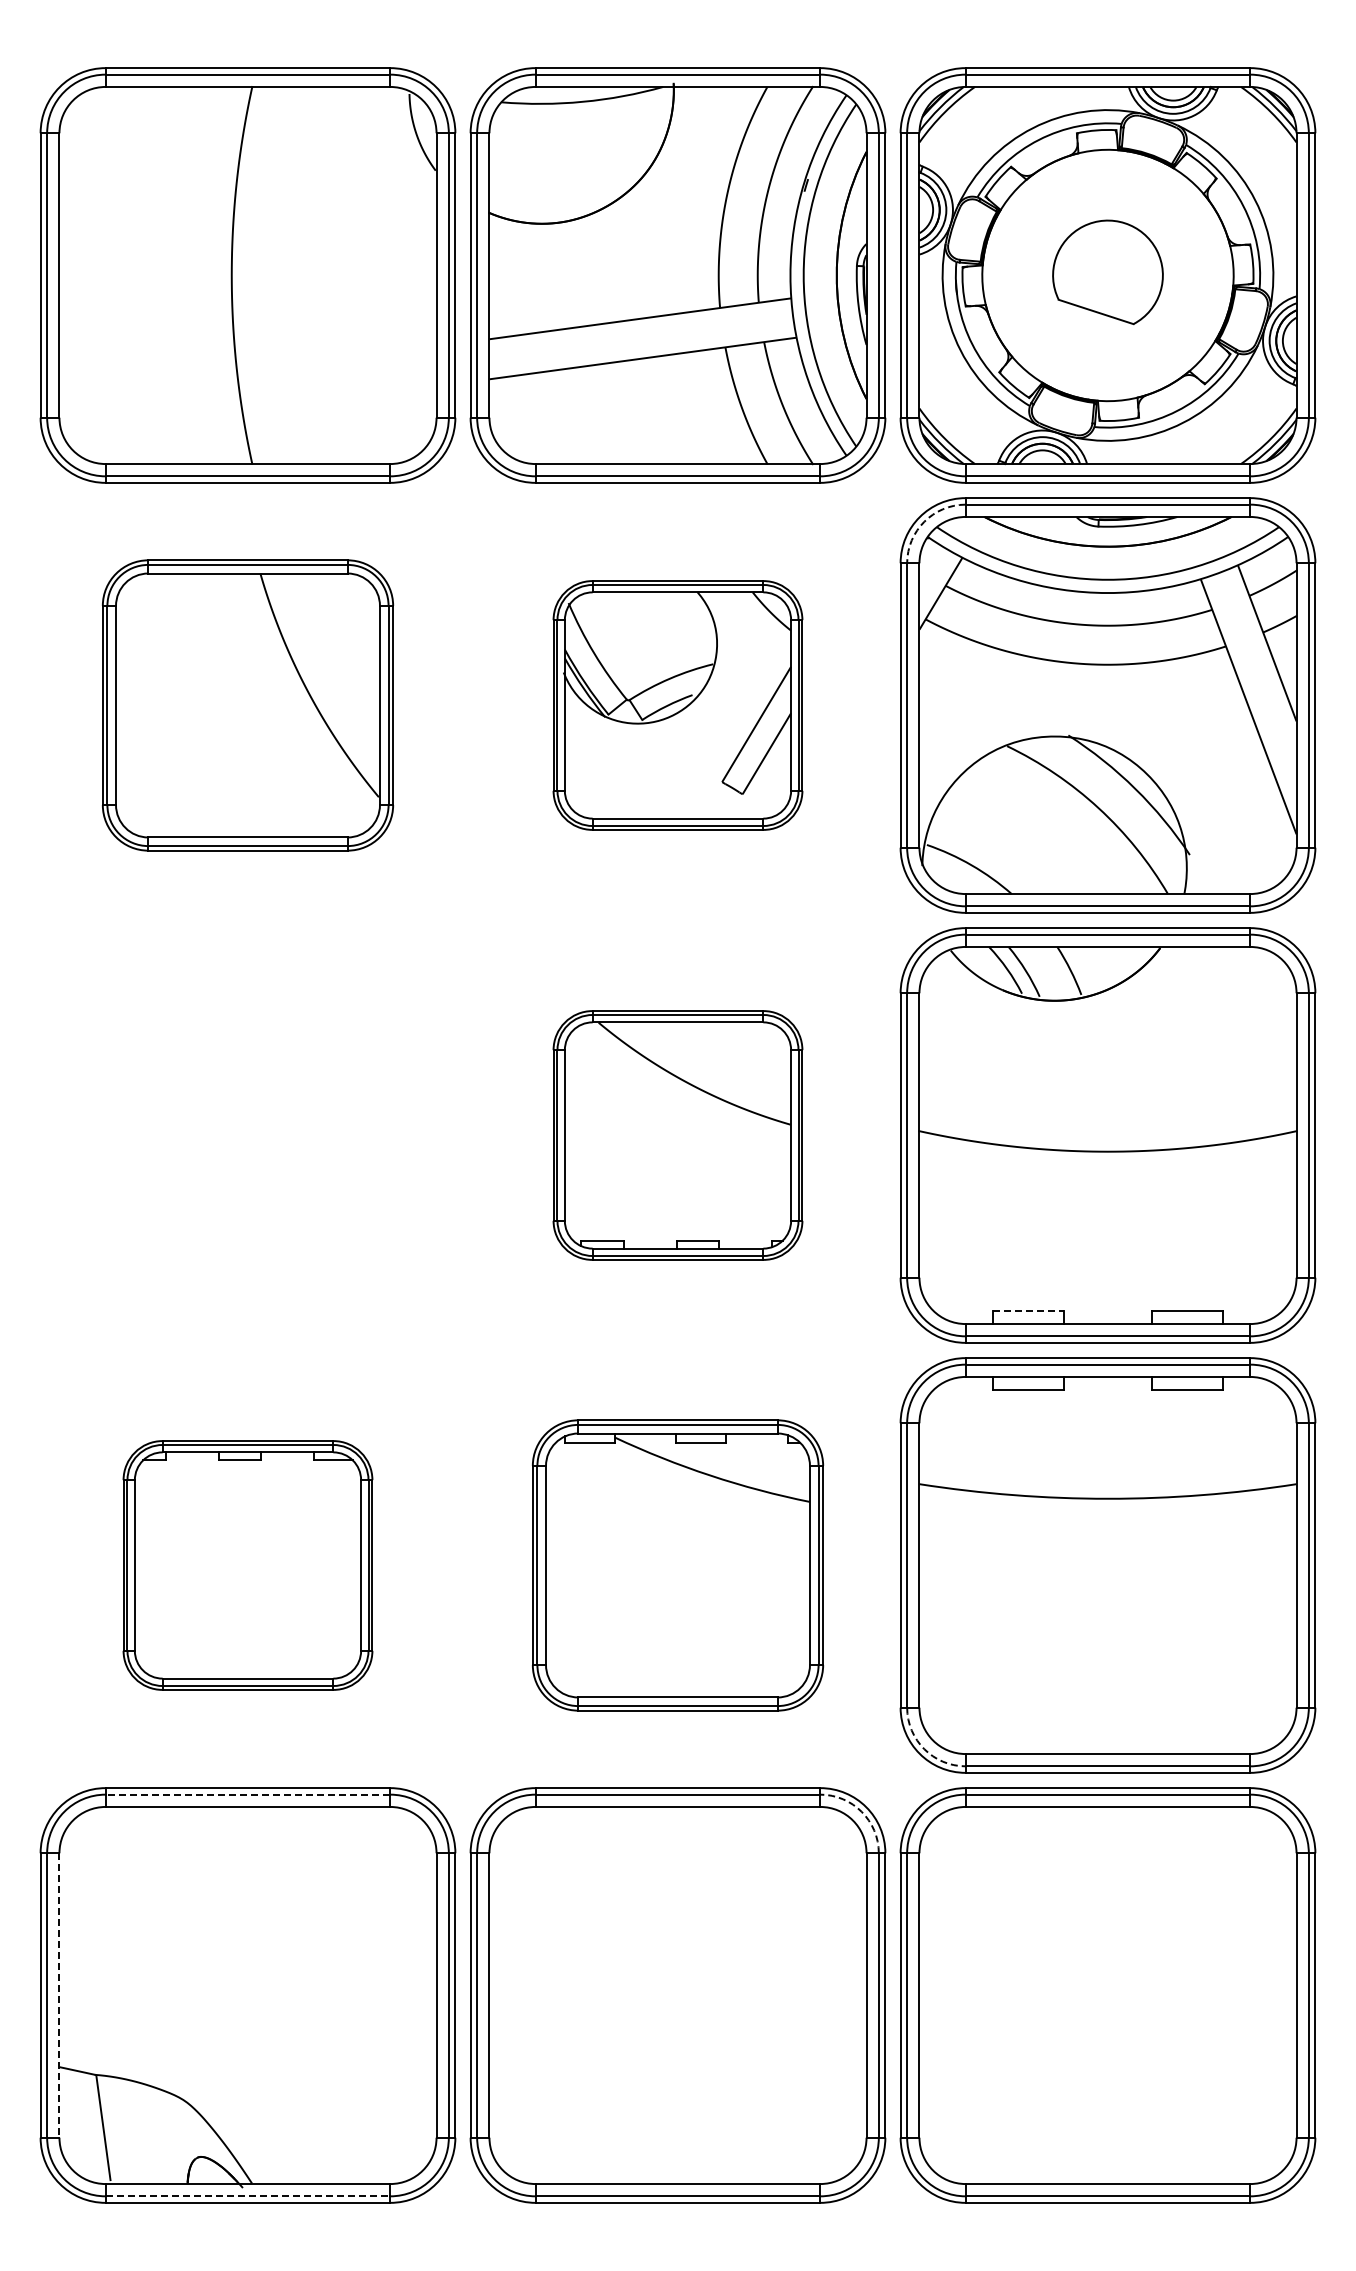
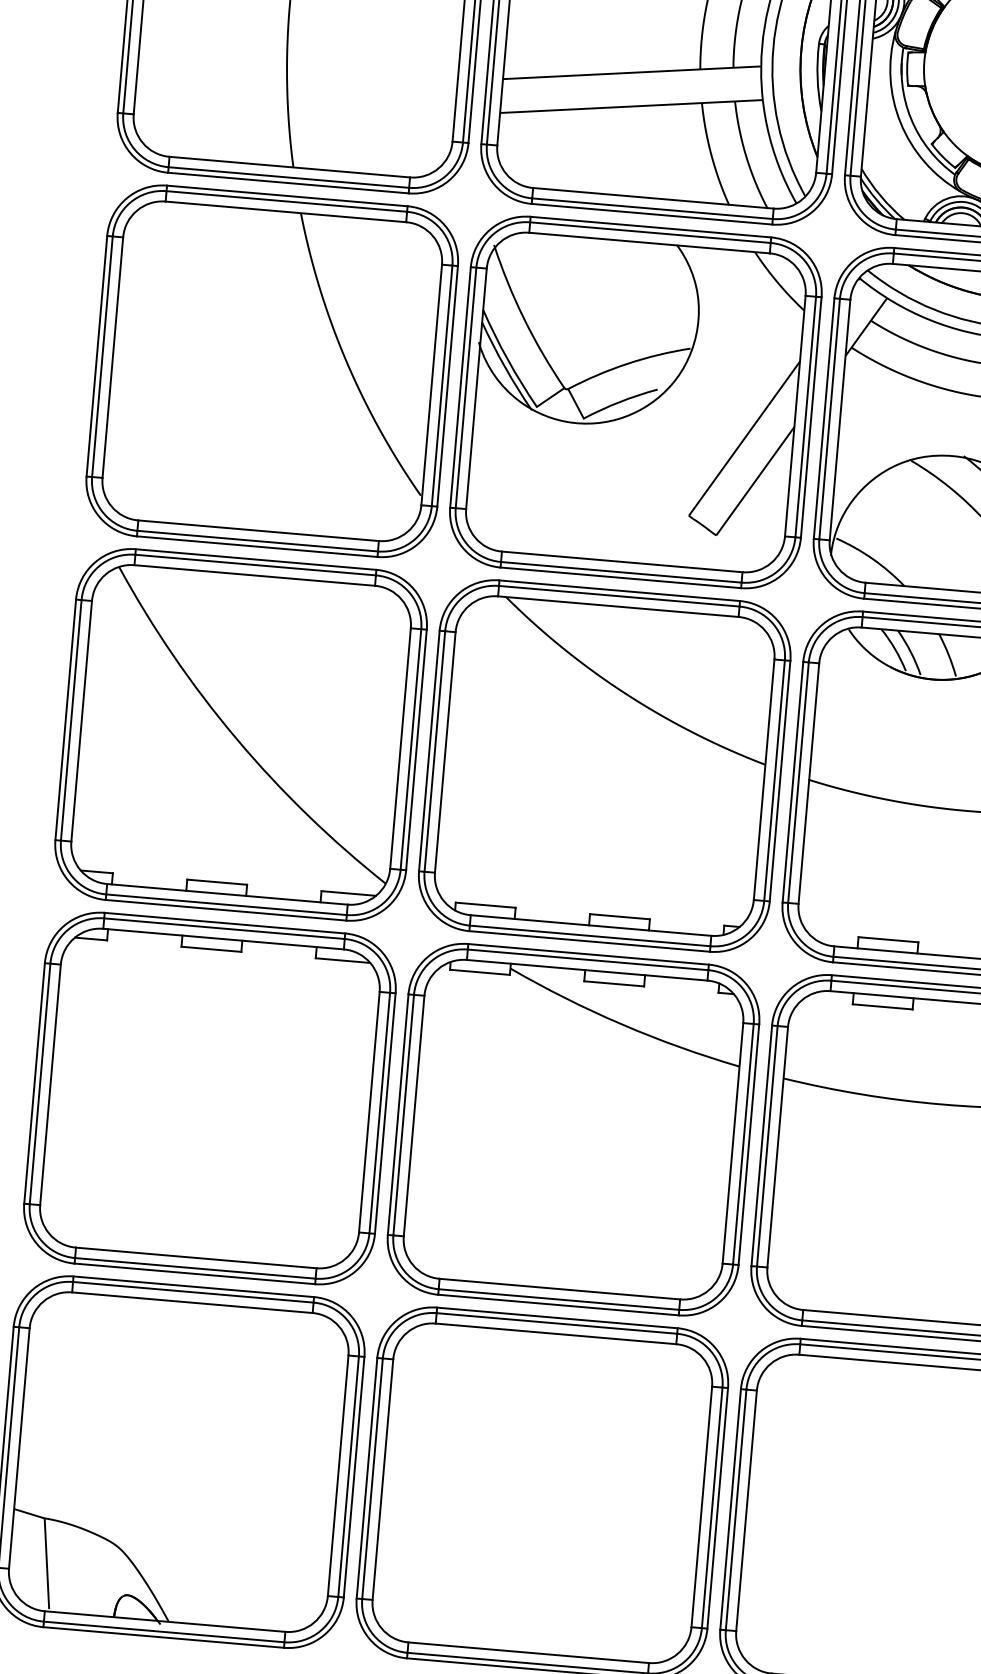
arc: (924, 521) -> (857, 264), dashed -> solid
part: (247, 705) -> (271, 371), size x1.43
part: (677, 705) -> (635, 402), size x1.67
part: (247, 1135) -> (240, 734), added
part: (677, 1135) -> (604, 766), size x1.67
line: (1029, 1310) -> (889, 939), dashed -> solid
part: (247, 1565) -> (209, 1098), size x1.67
part: (677, 1565) -> (573, 1129), size x1.43
arc: (924, 1749) -> (768, 1303), dashed -> solid
line: (247, 1794) -> (192, 1292), dashed -> solid
arc: (861, 1811) -> (710, 1351), dashed -> solid
line: (59, 1996) -> (19, 1449), dashed -> solid
line: (248, 2196) -> (164, 1632), dashed -> solid

